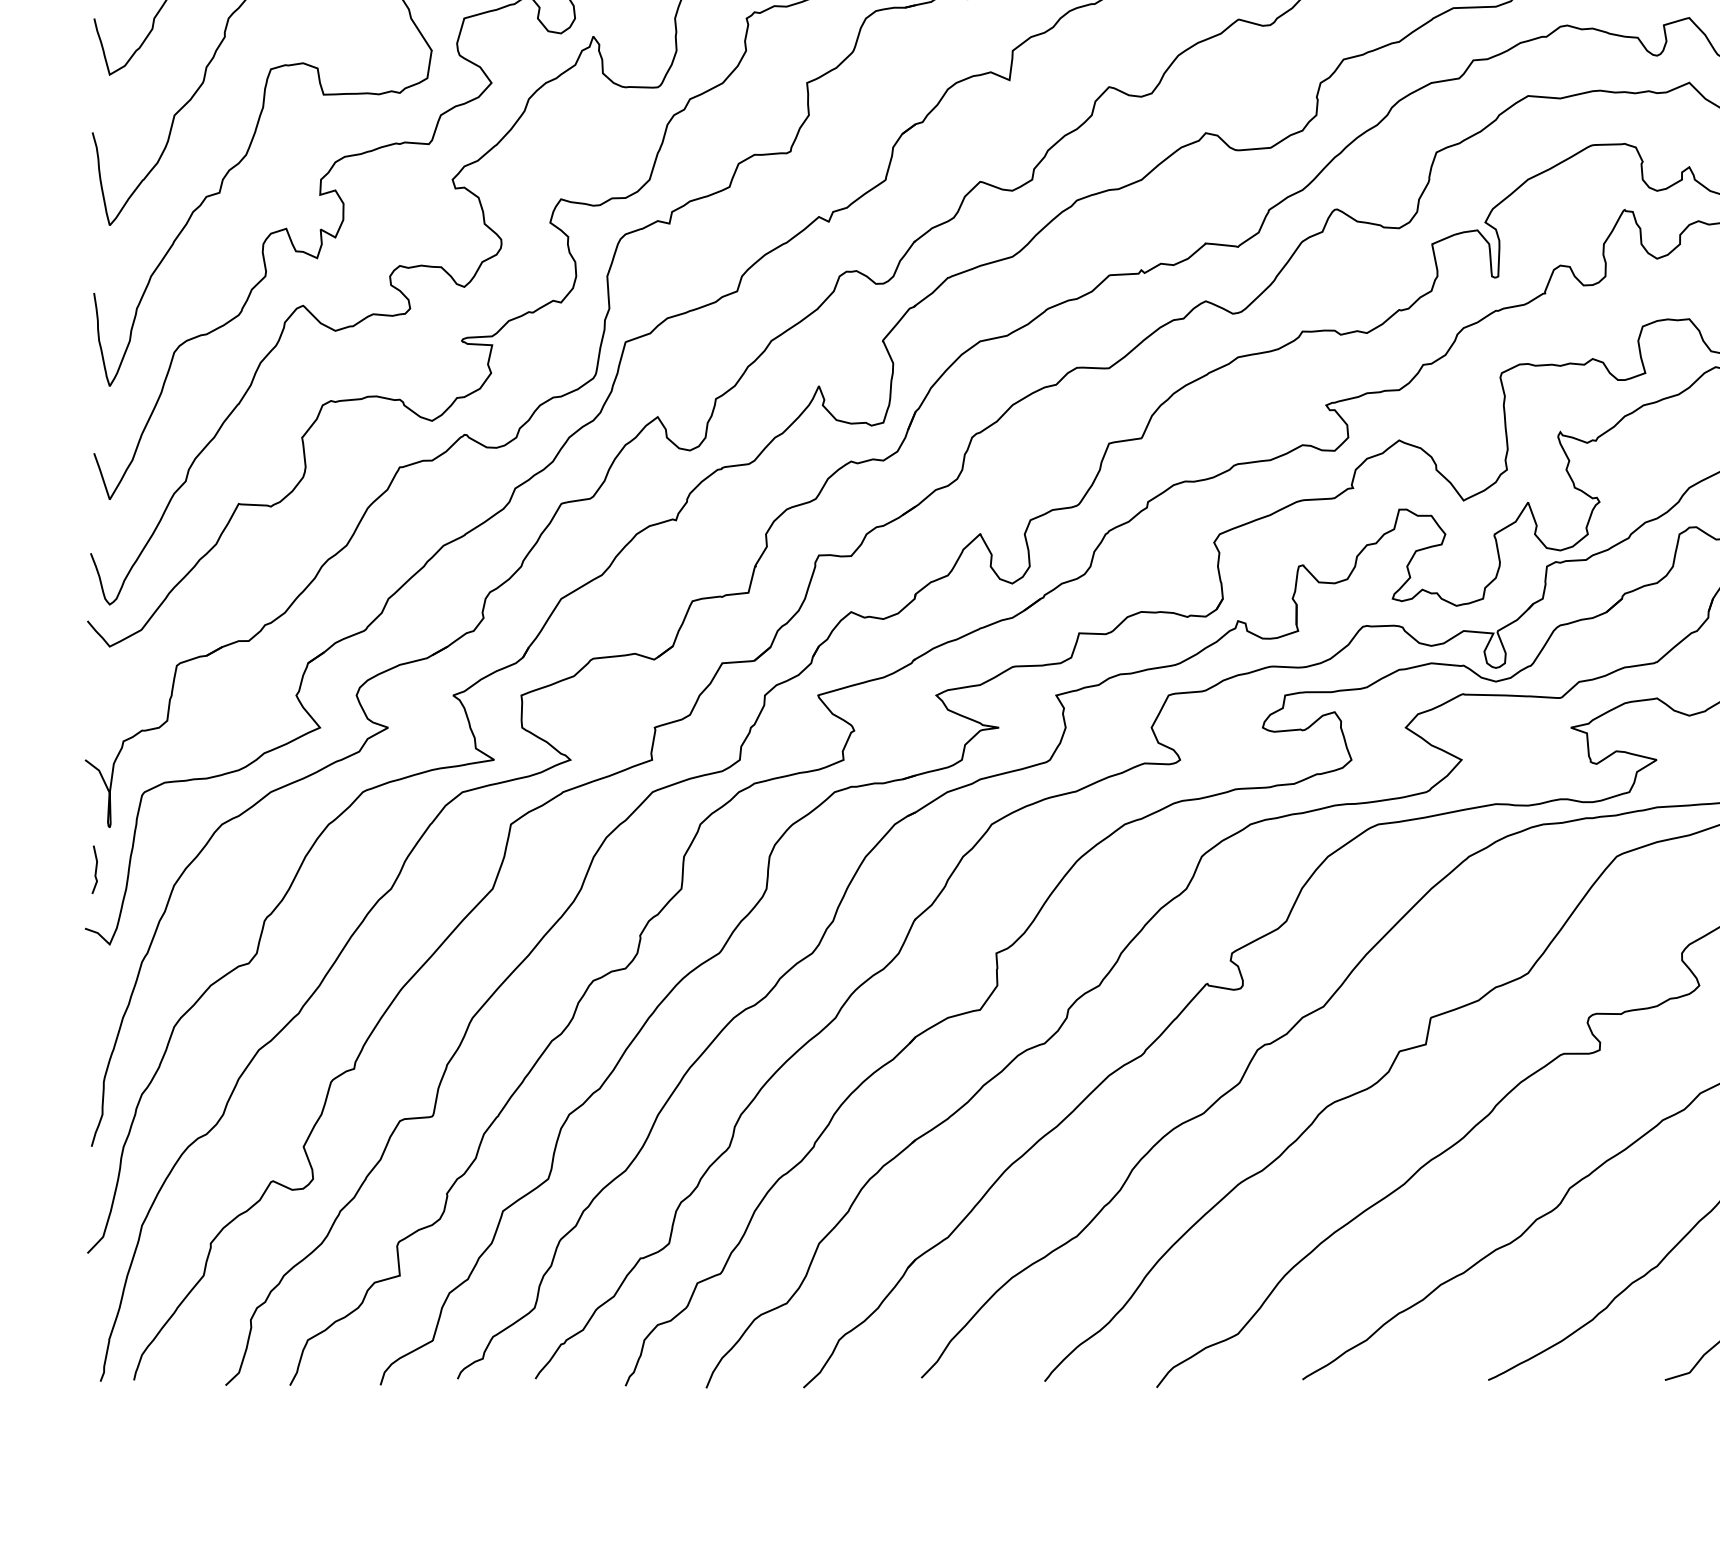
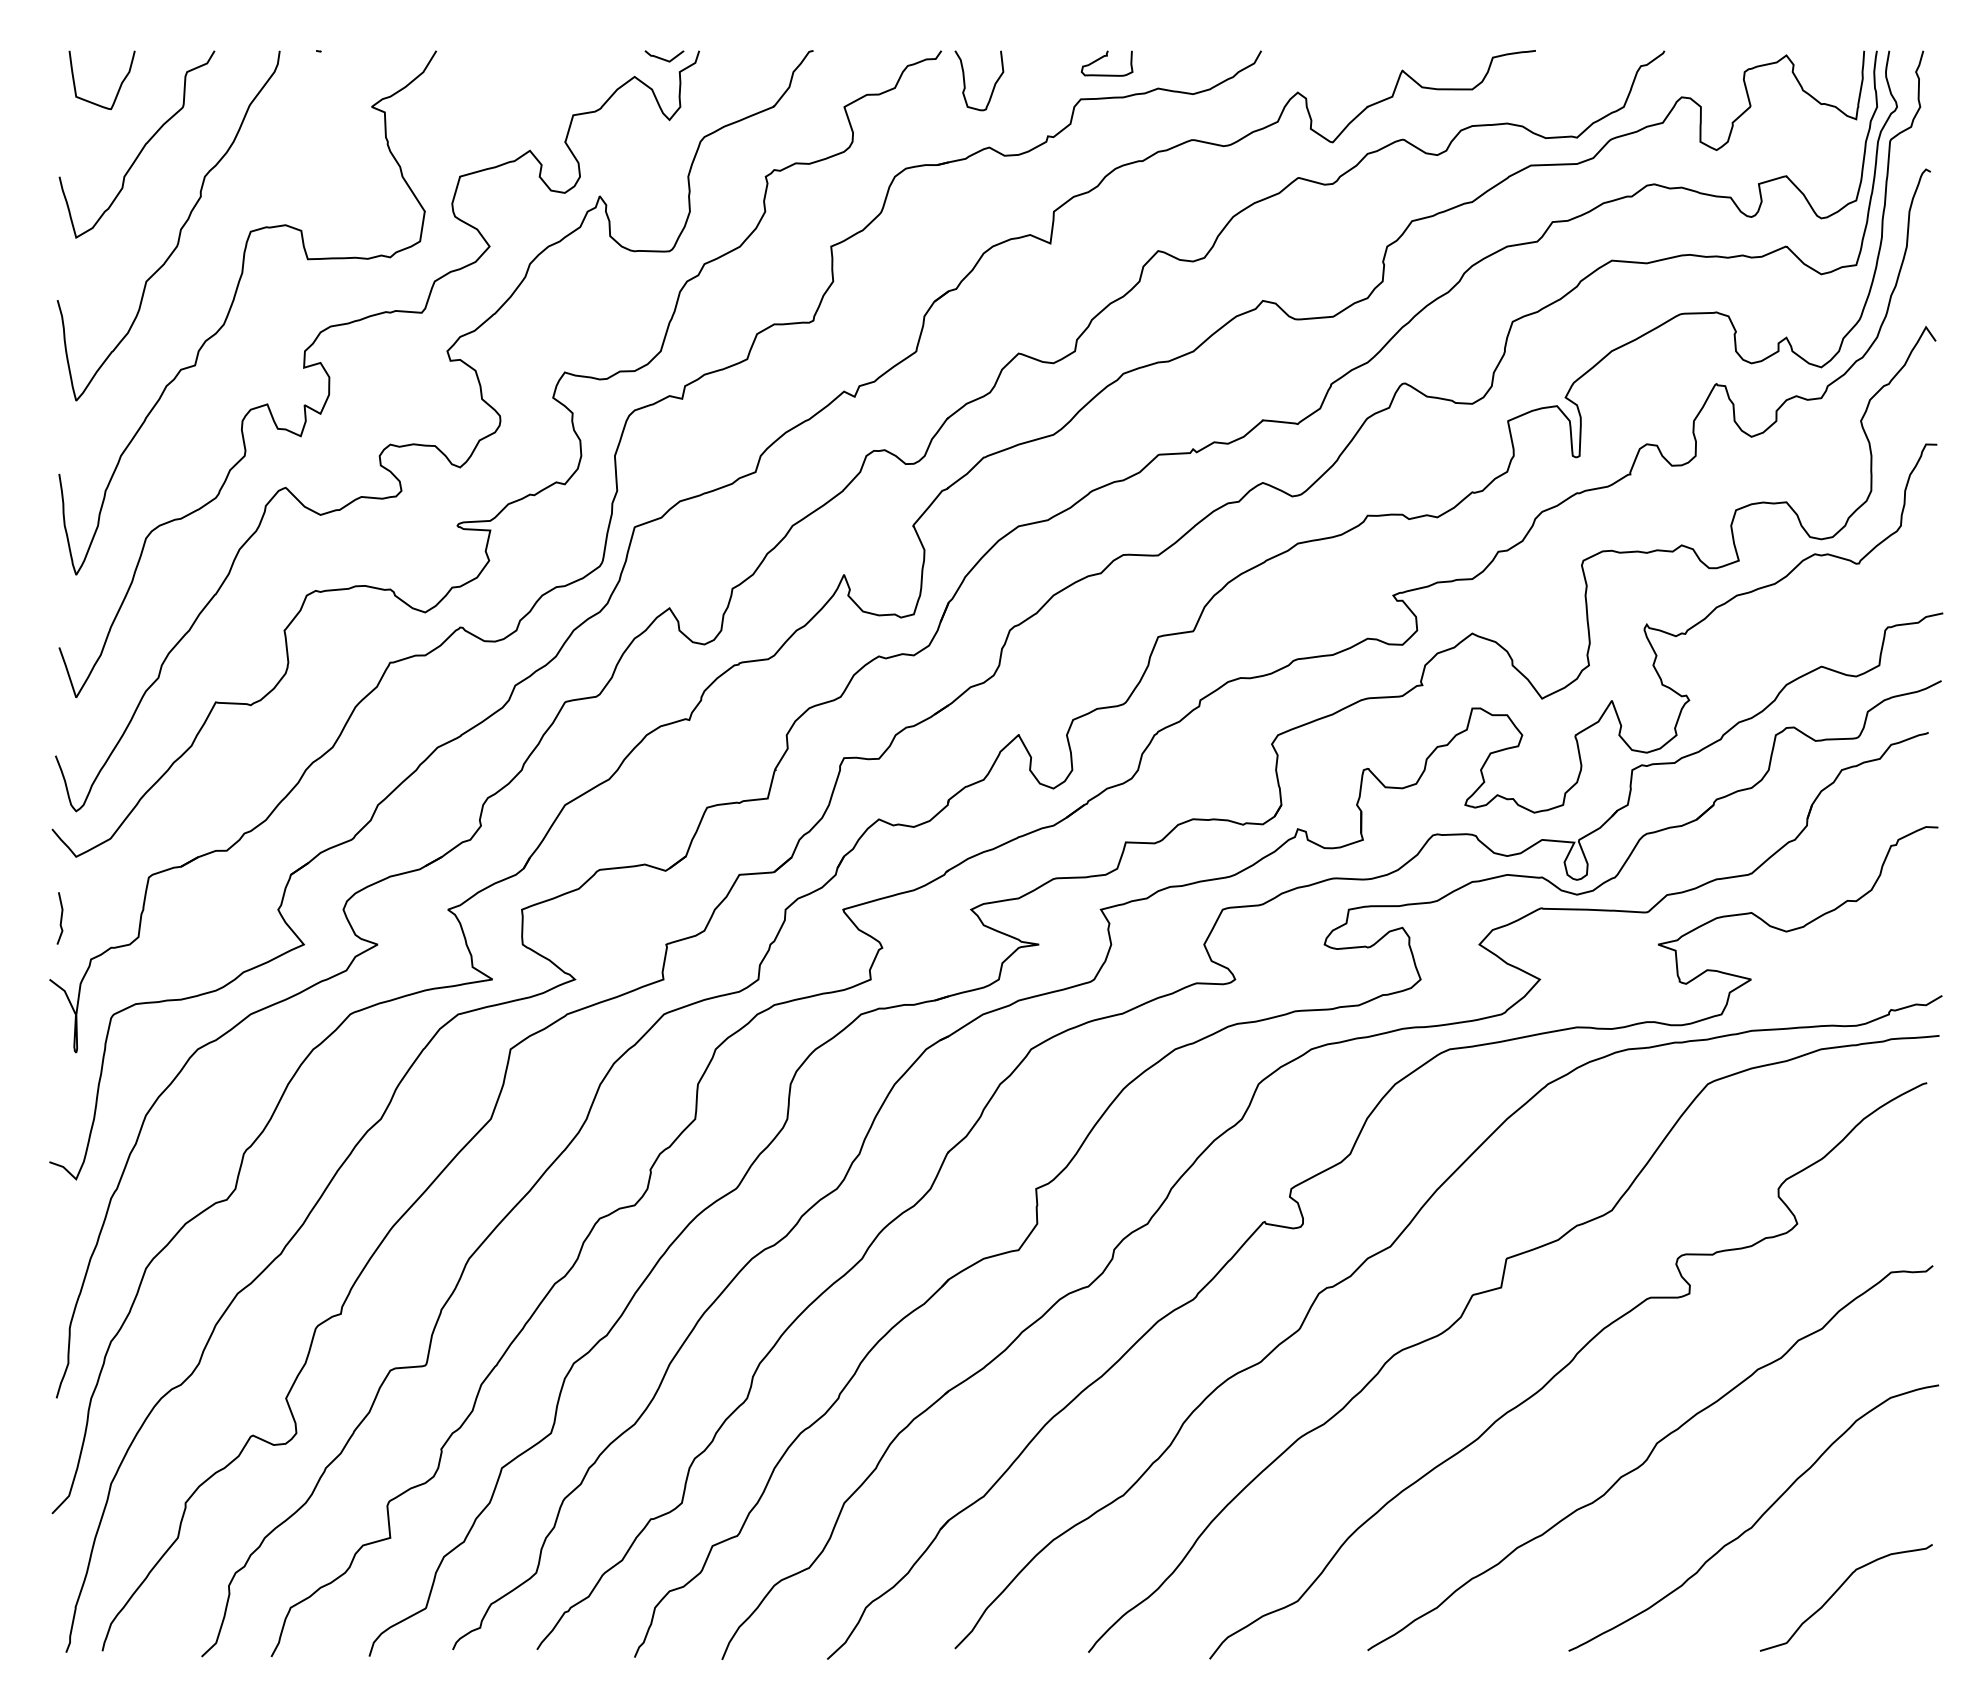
line: (95, 869) -> (60, 918), moved

